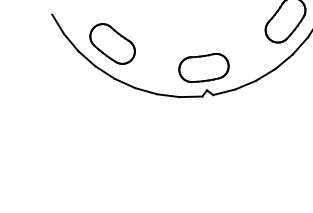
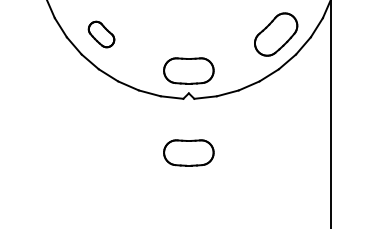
part: (112, 43) -> (101, 34), size x0.6
part: (214, 149) -> (188, 152), added

